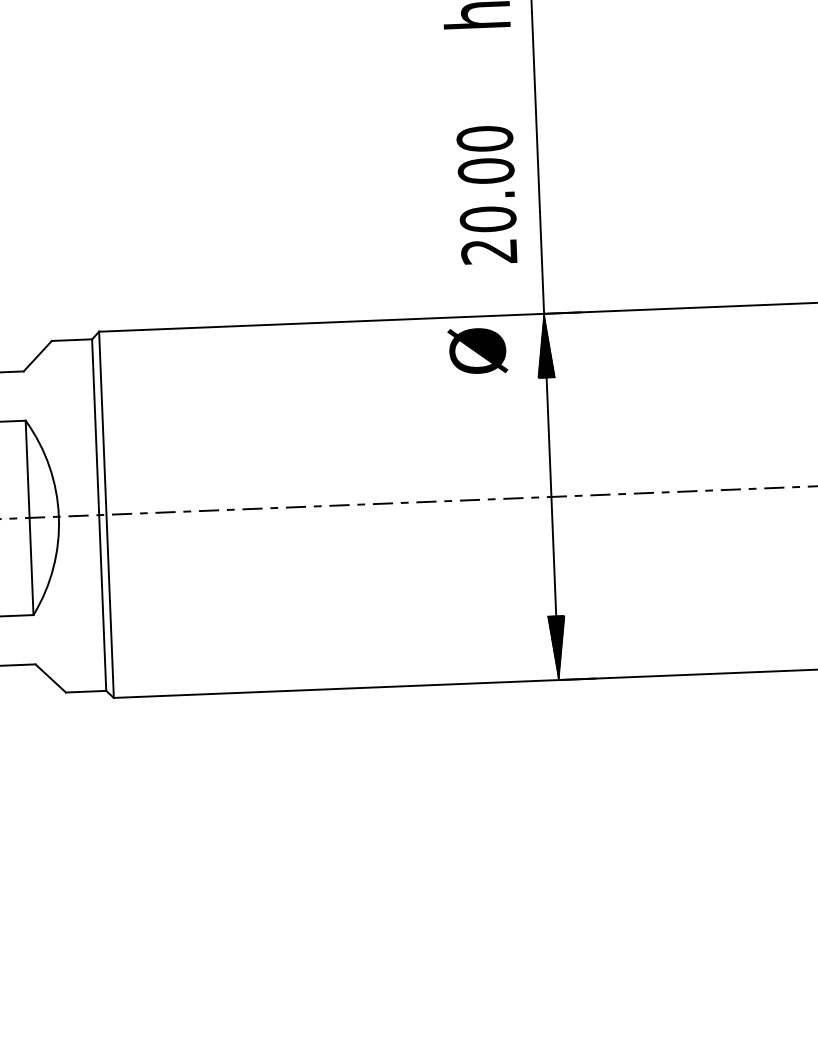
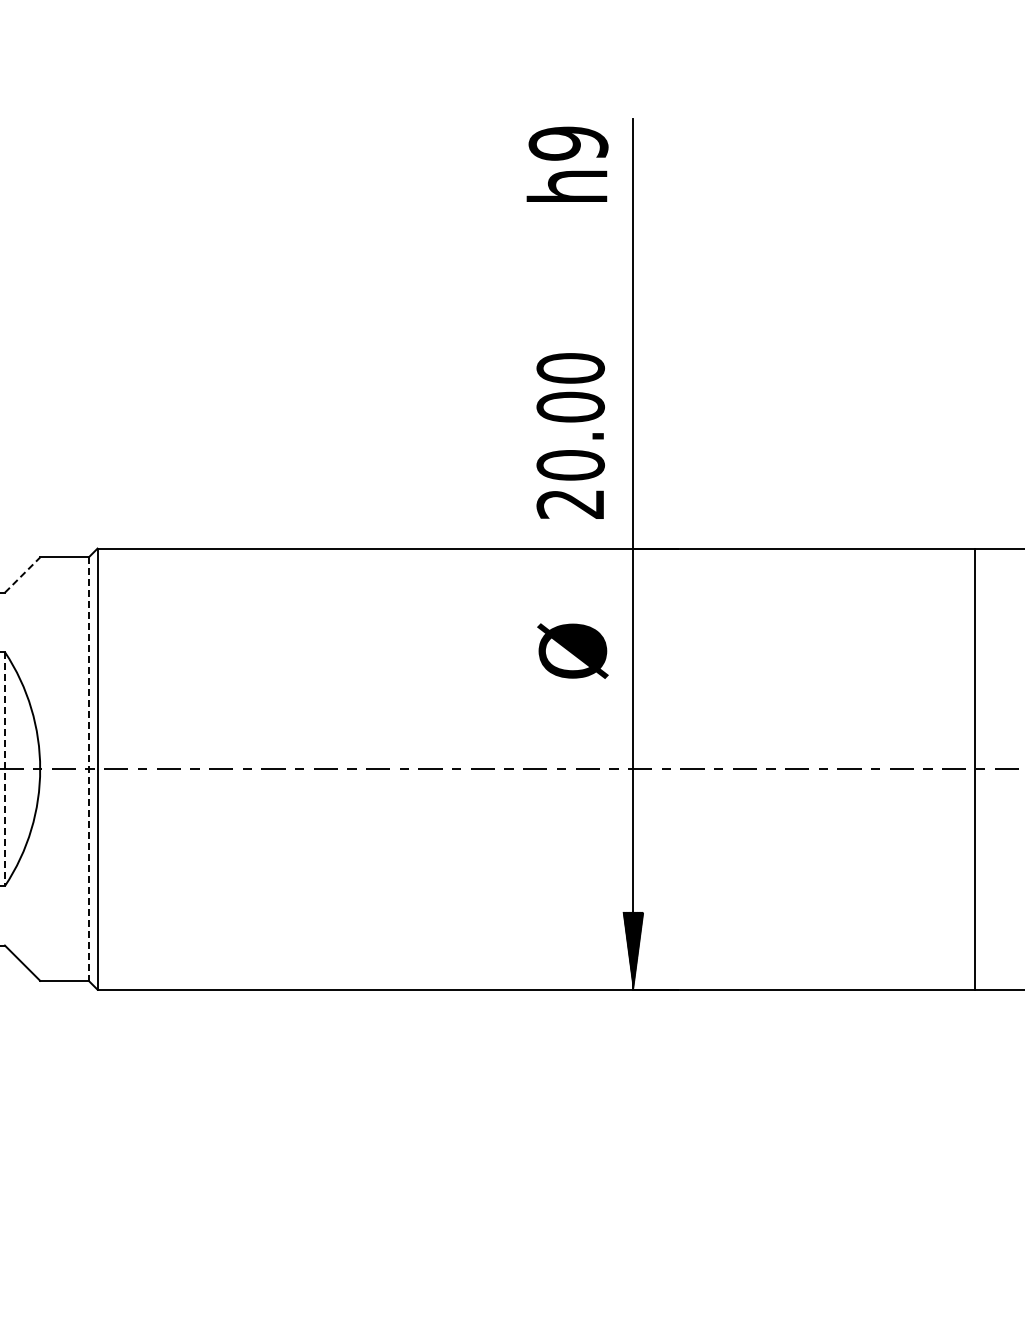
text: (486, 194) -> (570, 435), moved
hatch: (545, 346) -> (633, 587), removed
text: (477, 350) -> (572, 650), moved
line: (37, 356) -> (22, 575), solid -> dashed
line: (99, 515) -> (88, 769), solid -> dashed
line: (29, 518) -> (4, 769), solid -> dashed

